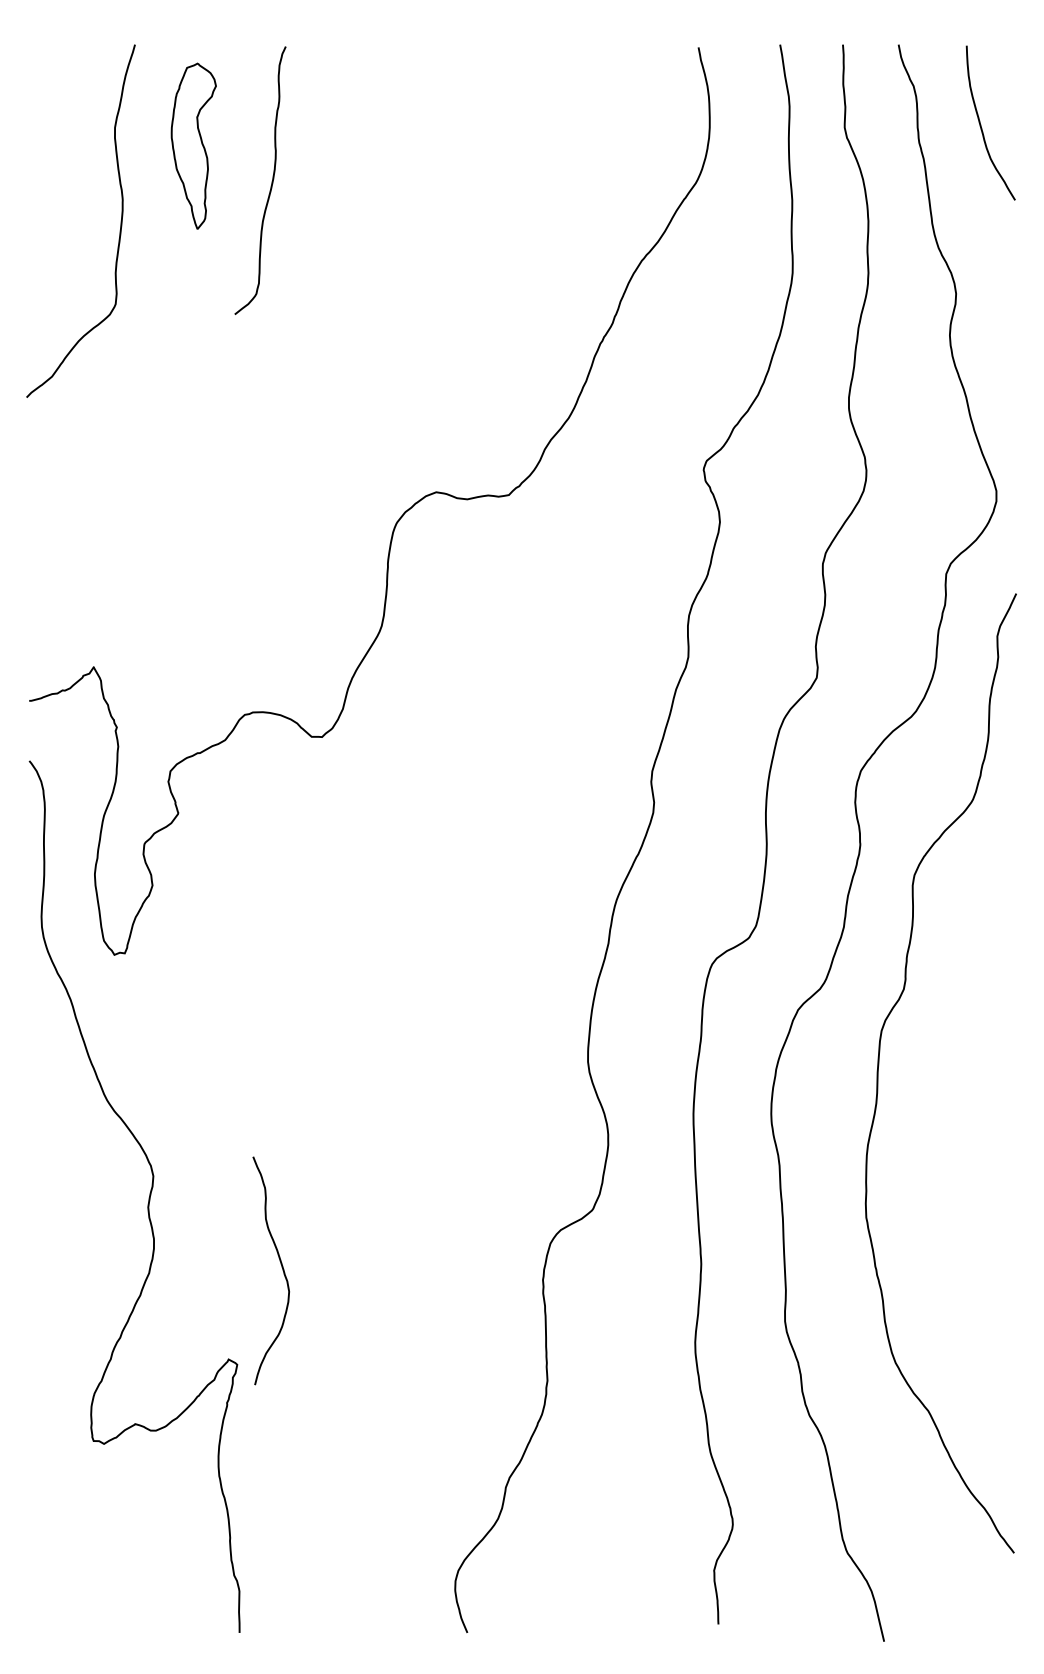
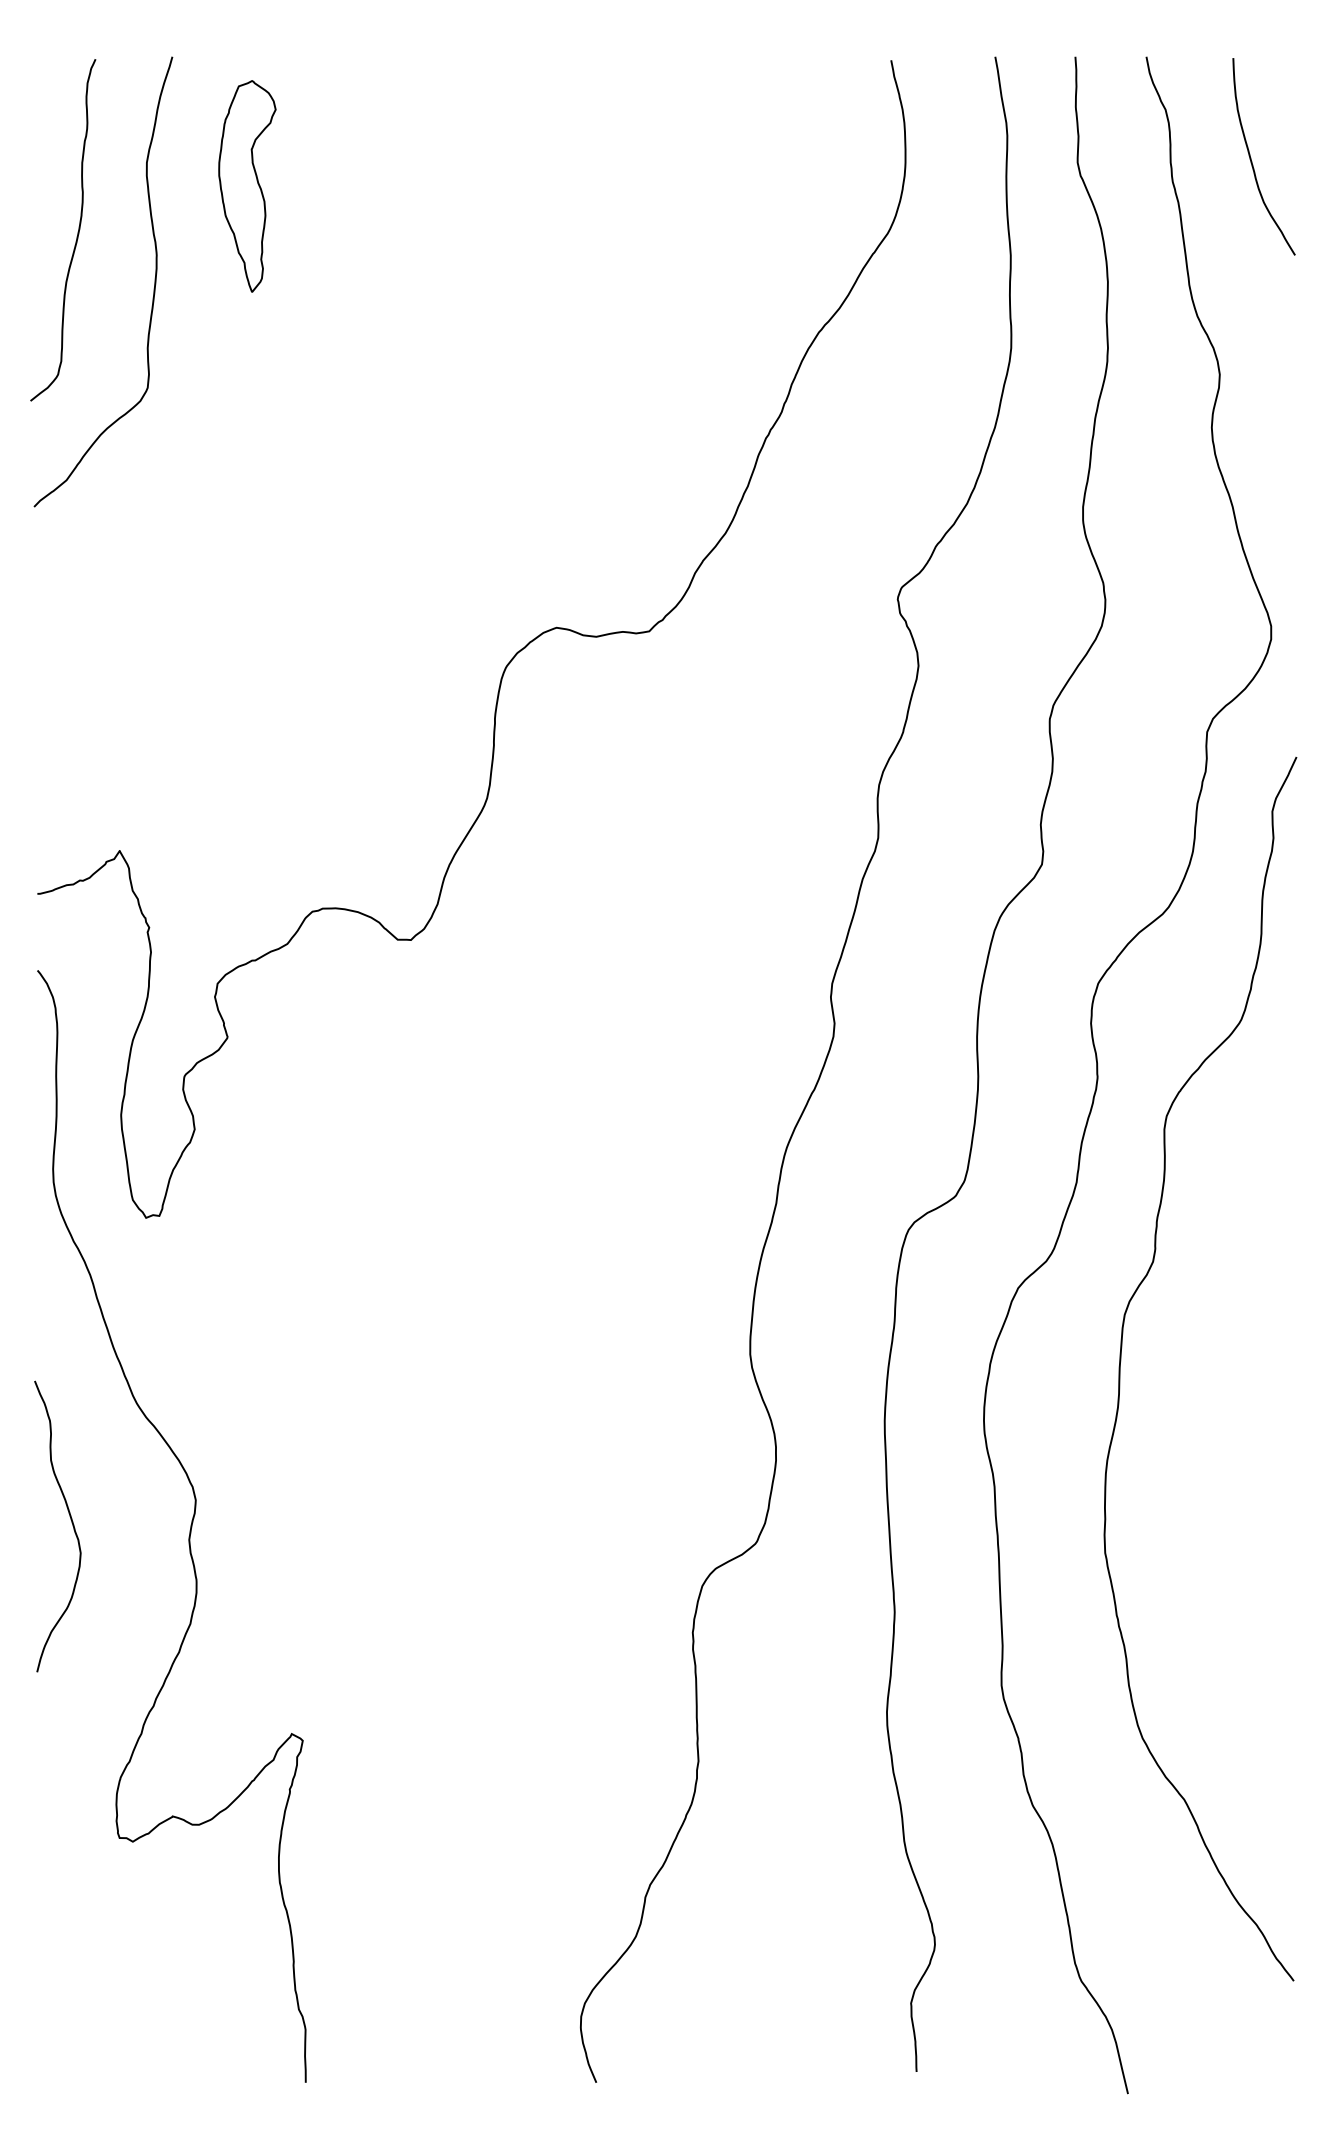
curve: (271, 181) -> (77, 231), moved
curve: (281, 1267) -> (70, 1522), moved

